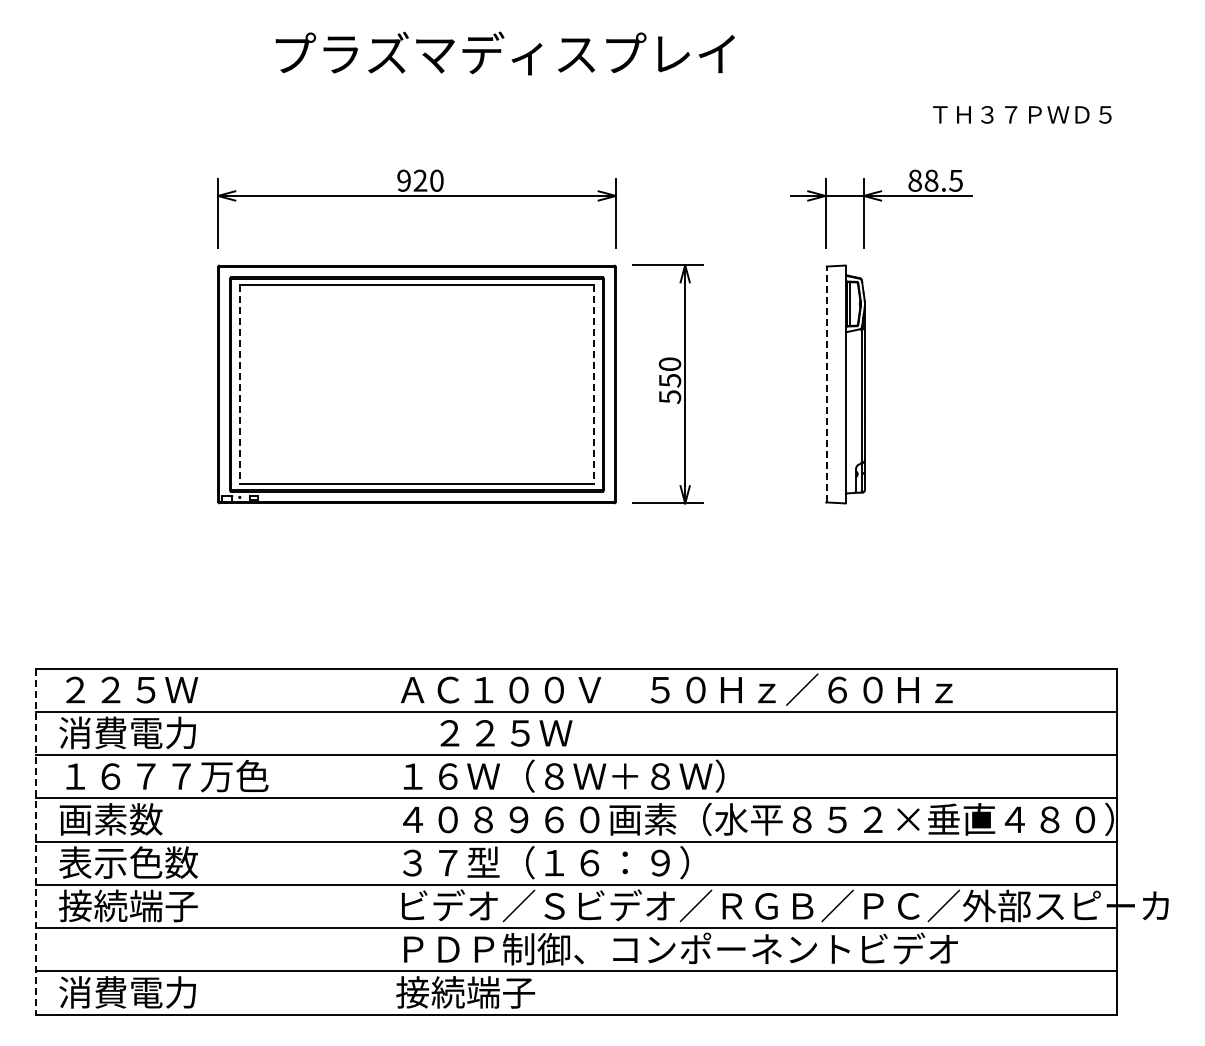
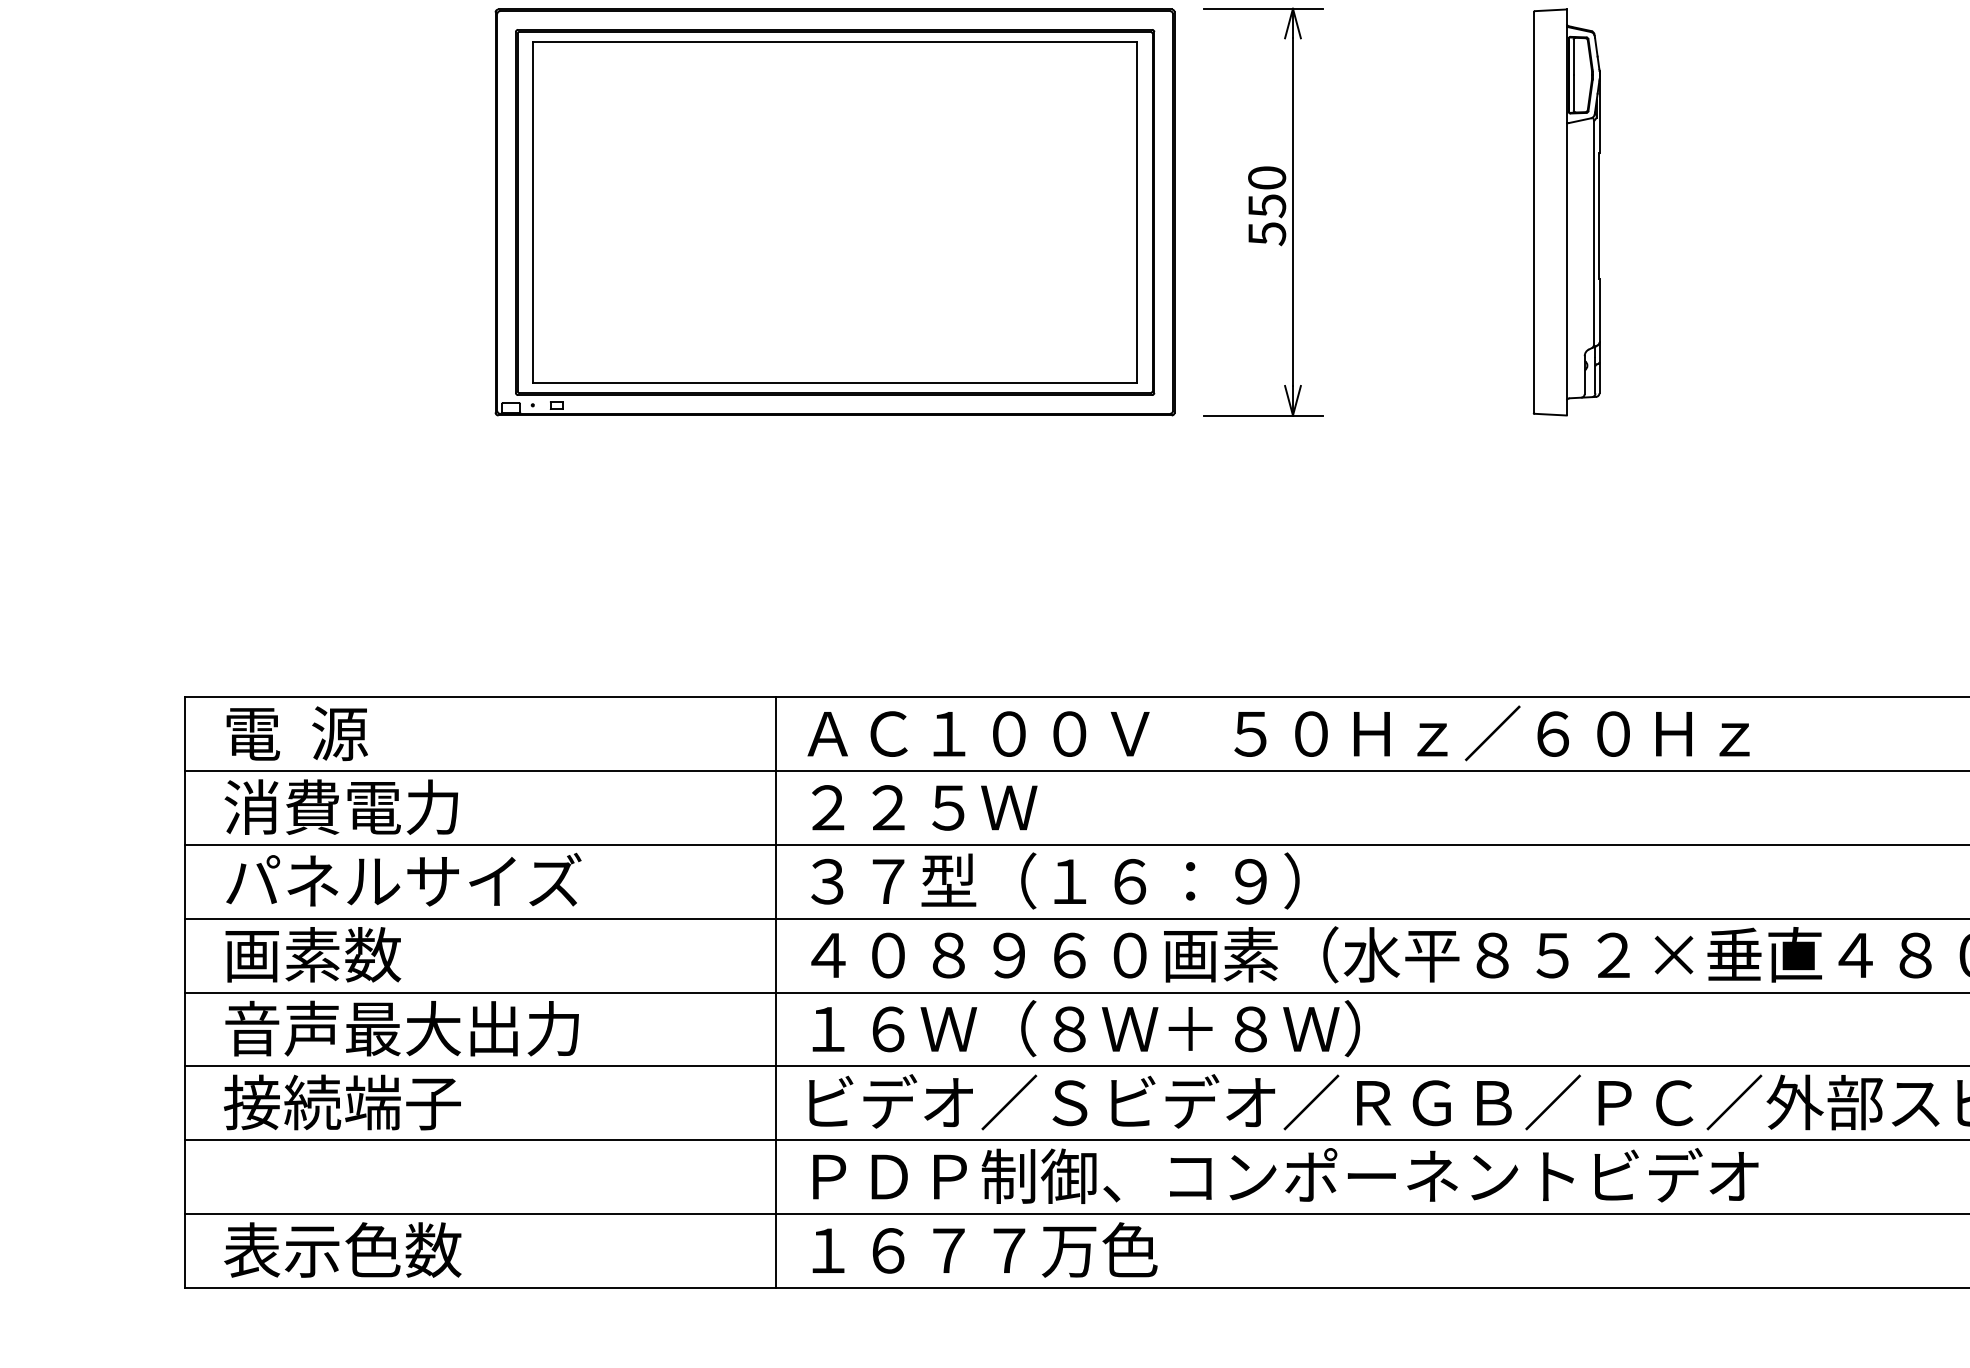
line: (240, 384) -> (533, 212), dashed -> solid
line: (593, 384) -> (1136, 212), dashed -> solid
line: (826, 384) -> (1534, 212), dashed -> solid
text: (129, 689) -> (344, 733), ２２５Ｗ -> 電  源
text: (506, 733) -> (924, 808), moved
text: (164, 775) -> (404, 879), １６７７万色 -> パネルサイズ
text: (563, 775) -> (1085, 879), １６Ｗ（８Ｗ＋８Ｗ） -> ３７型（１６：９）
line: (382, 841) -> (776, 992), added
line: (36, 842) -> (185, 994), dashed -> solid
text: (162, 862) -> (400, 1028), 表示色数 -> 音声最大出力
text: (563, 862) -> (1085, 1028), ３７型（１６：９） -> １６Ｗ（８Ｗ＋８Ｗ）
text: (128, 992) -> (342, 1250), 消費電力 -> 表示色数
text: (500, 992) -> (977, 1250), 接続端子 -> １６７７万色

